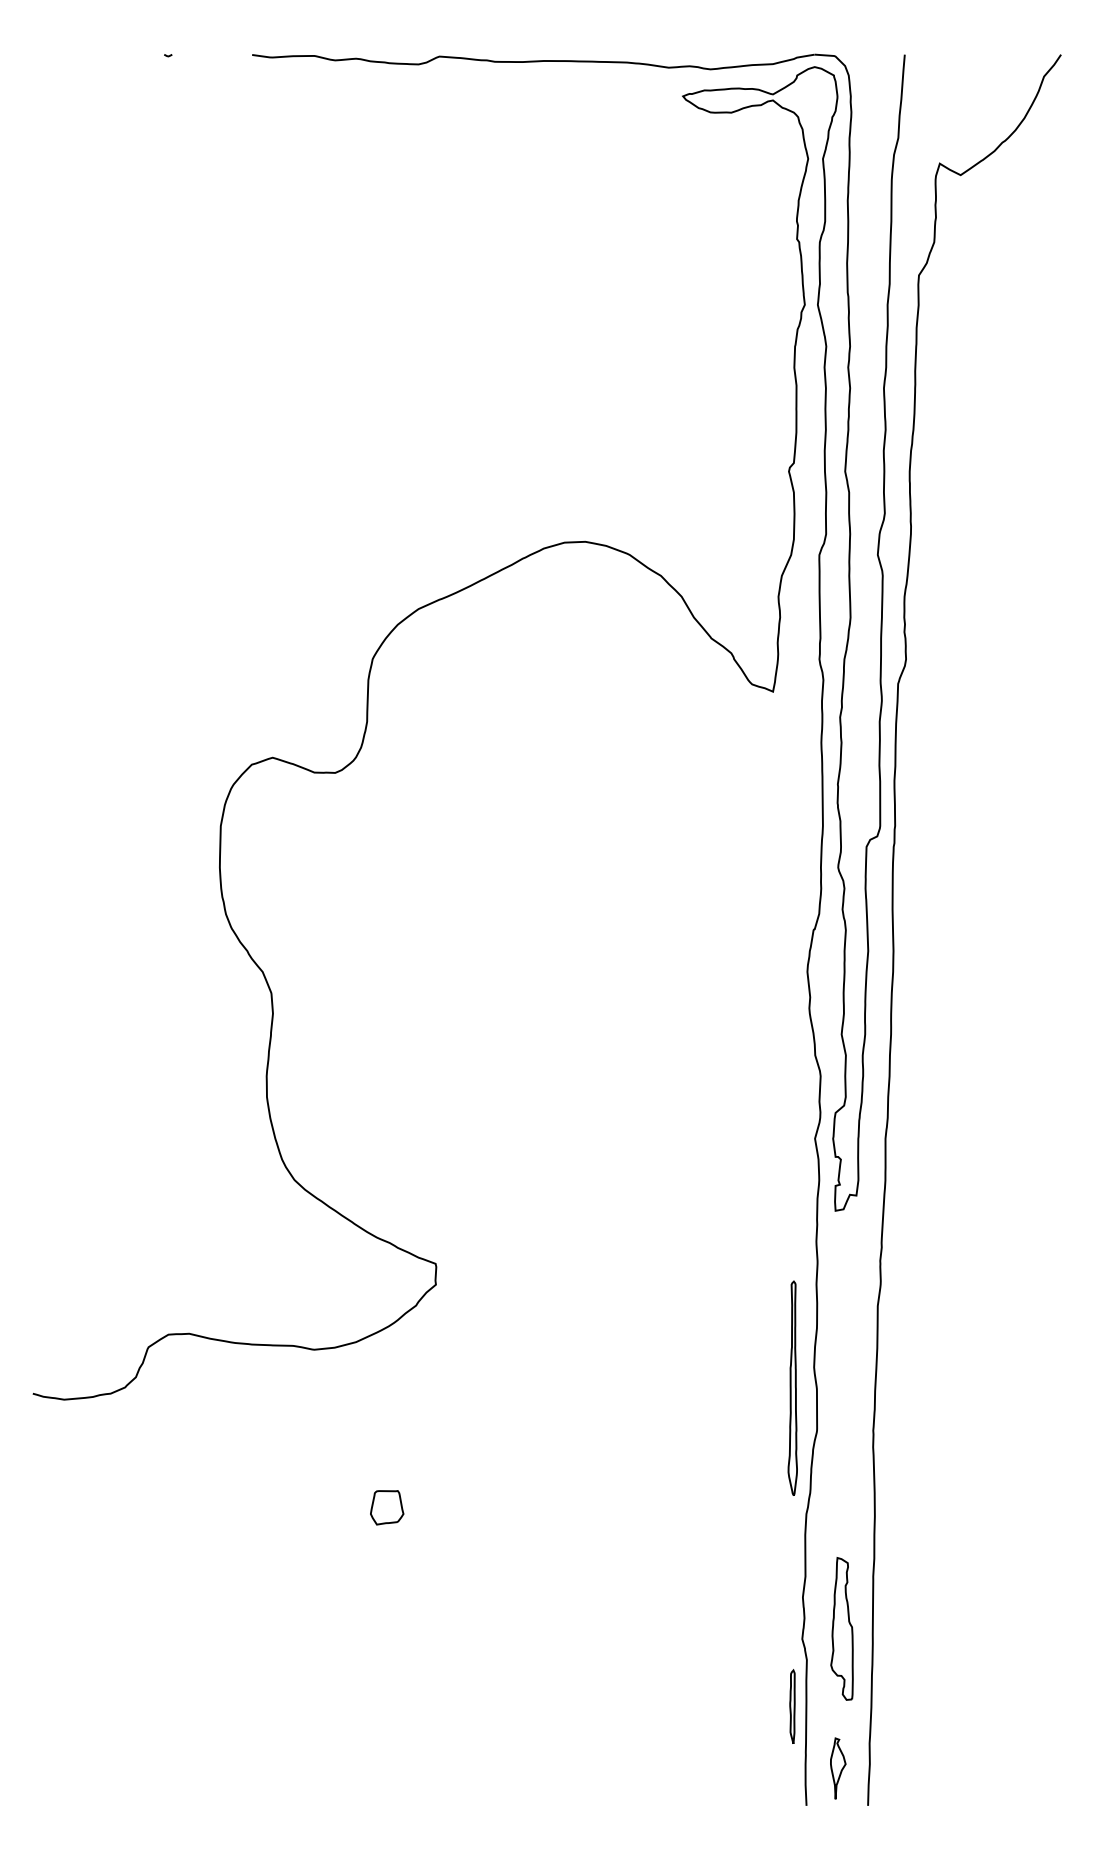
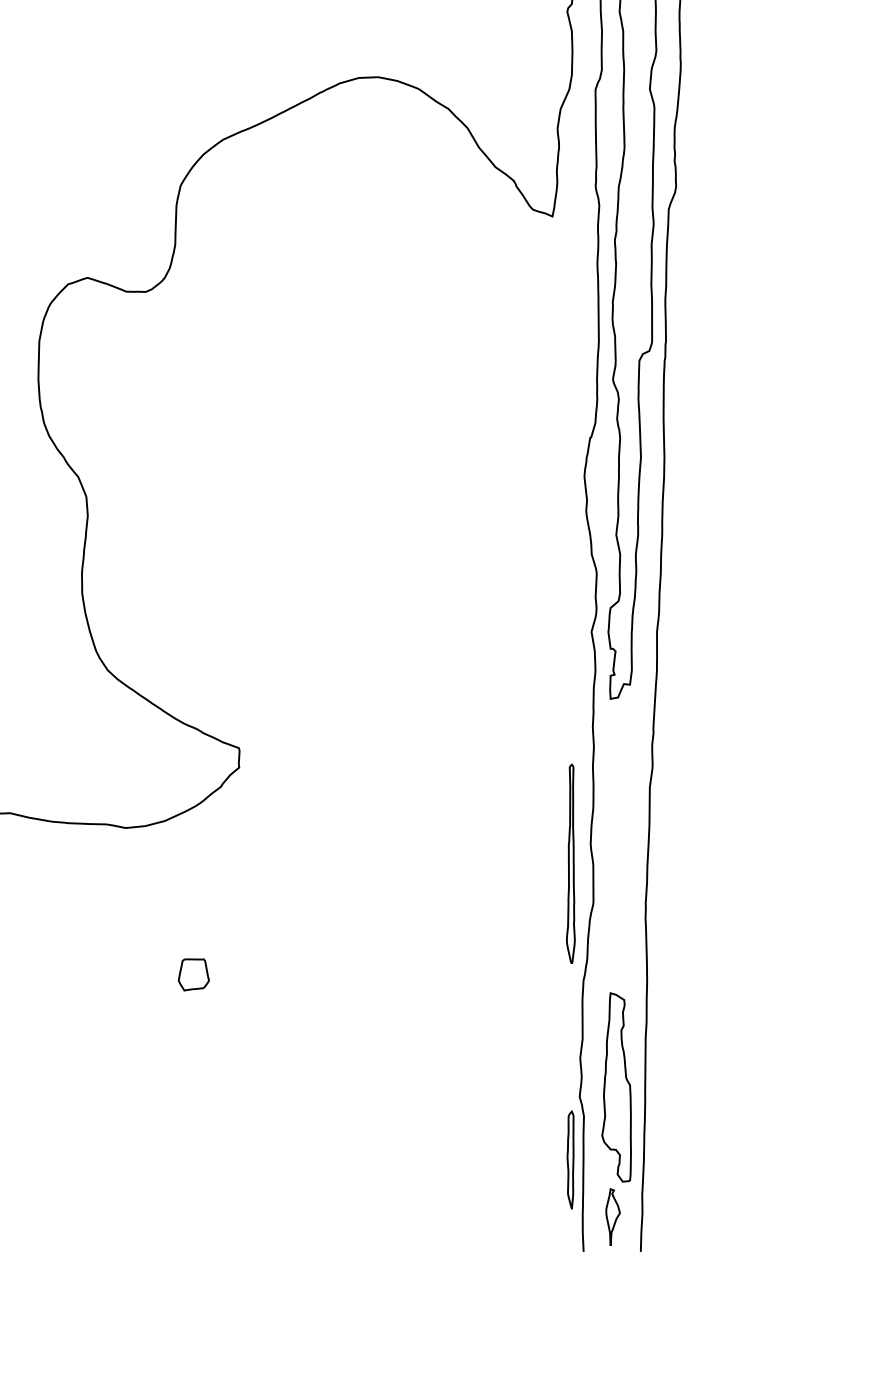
part: (841, 1628) -> (616, 1087), size x1.43
part: (792, 1706) -> (570, 1159), size x1.43

